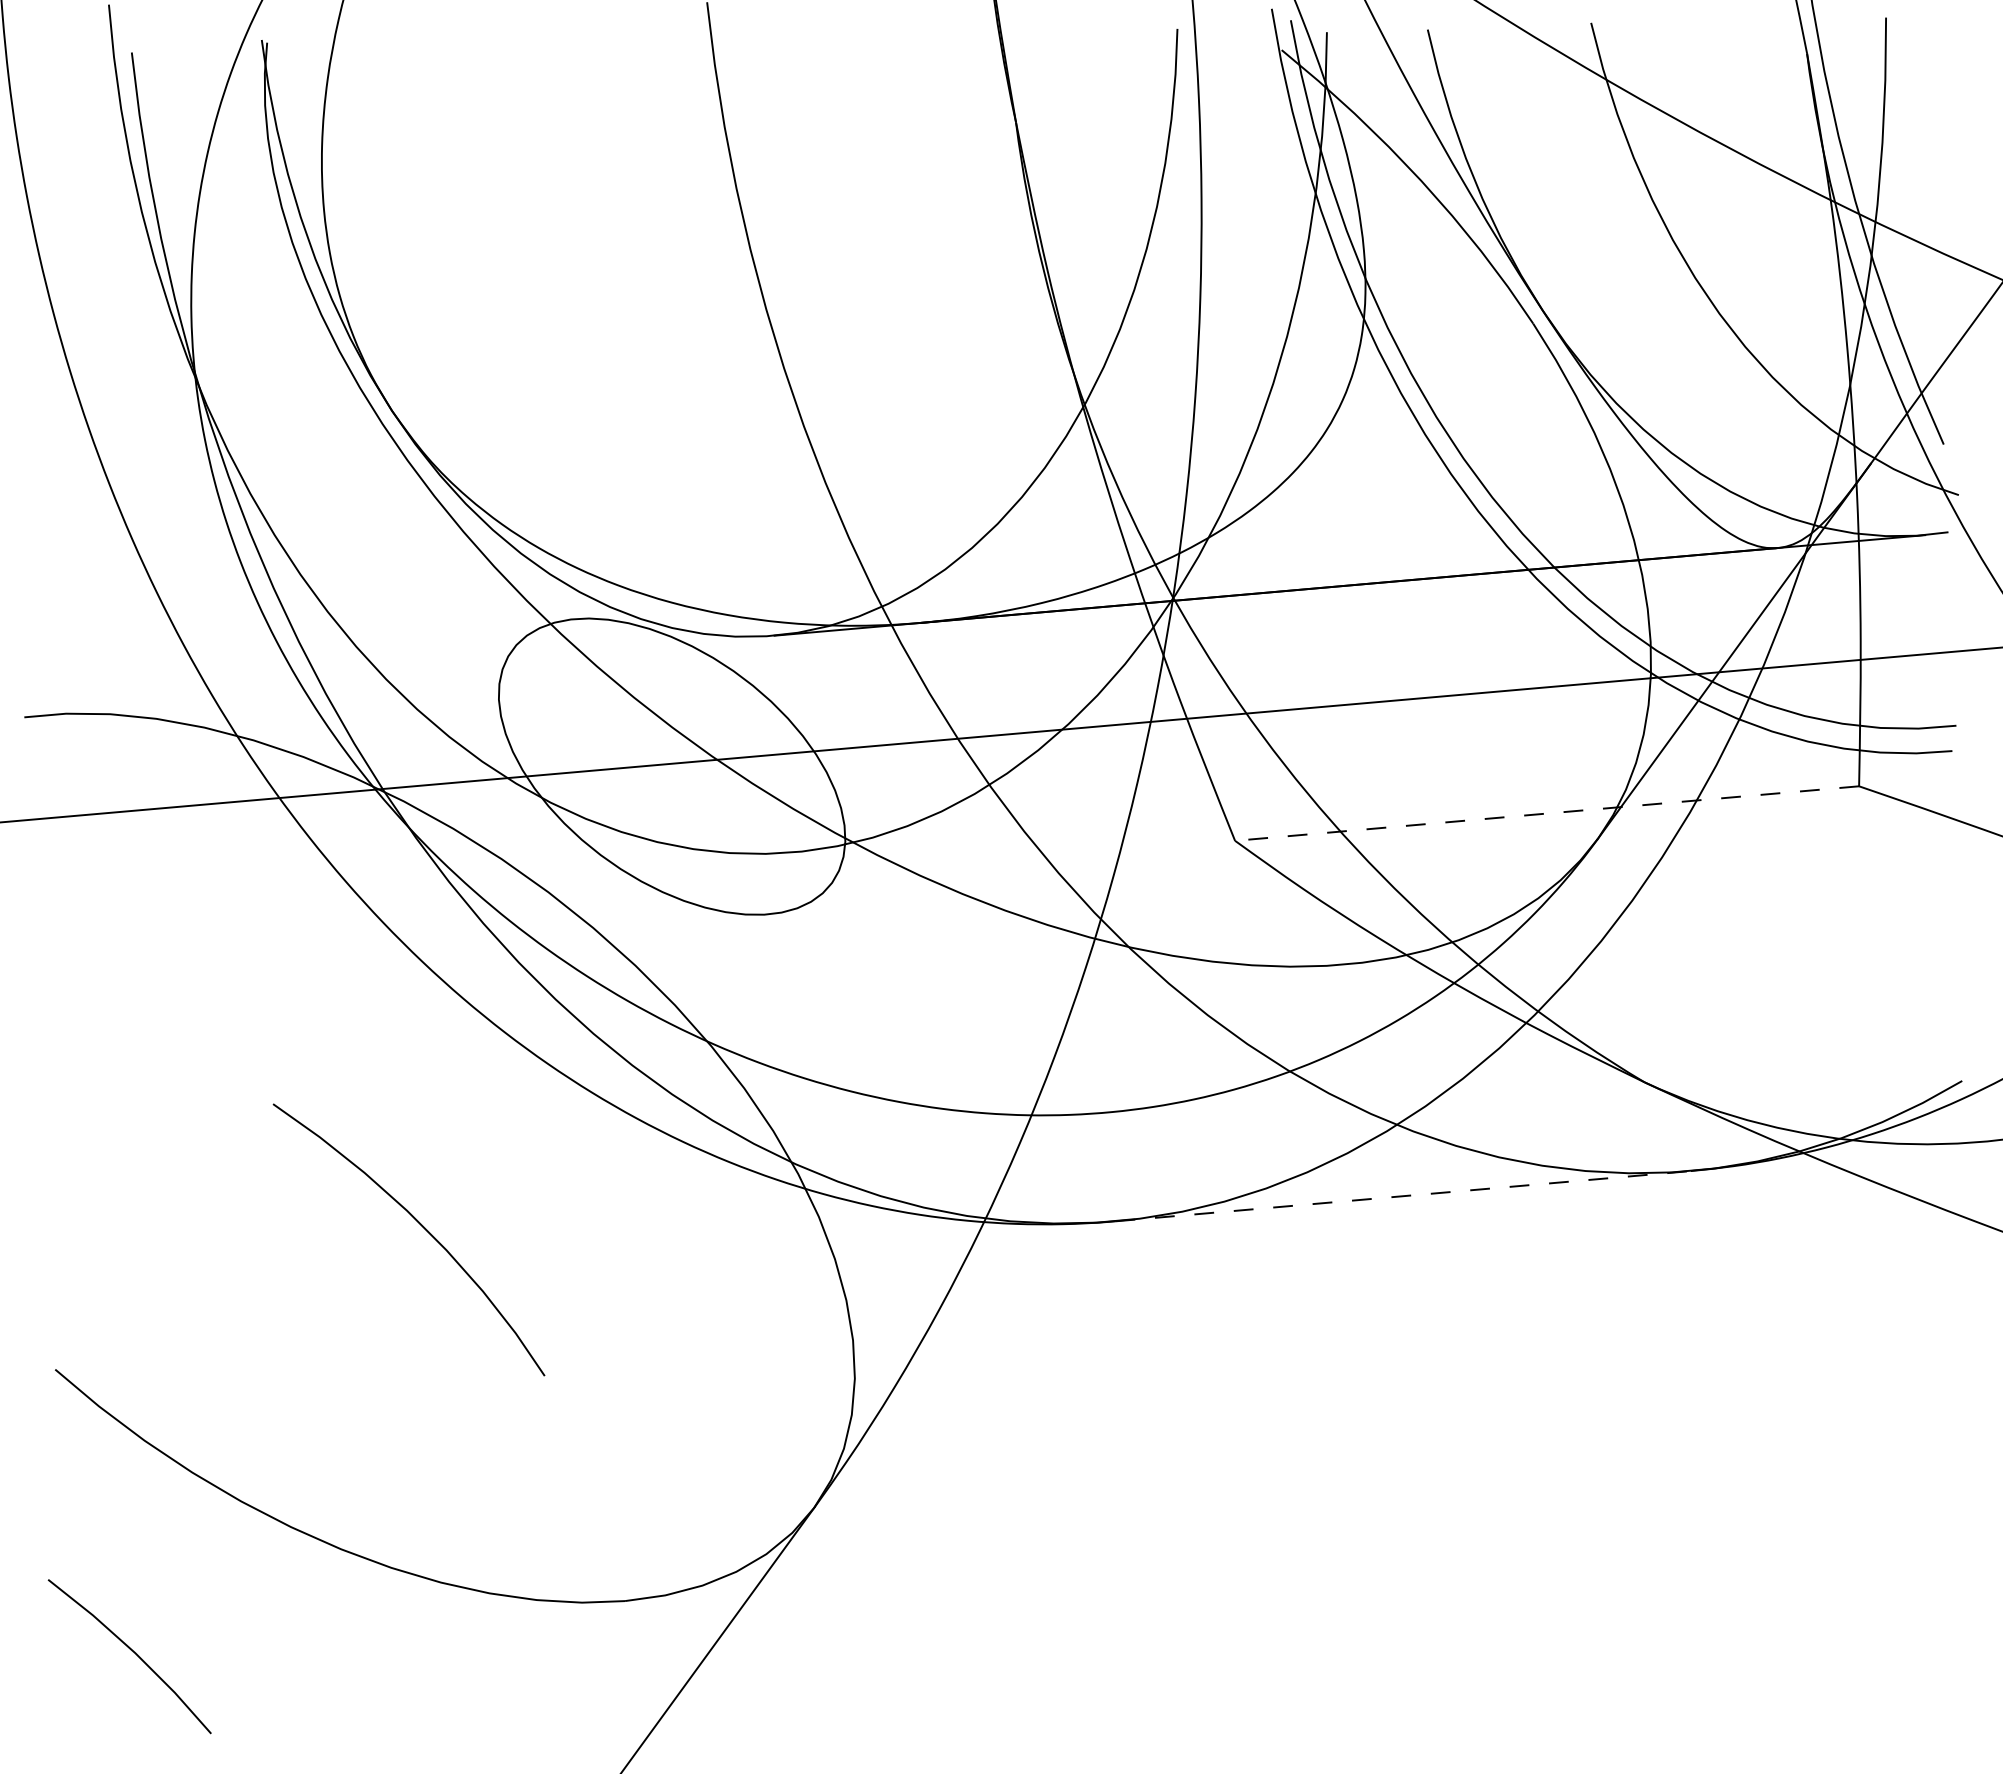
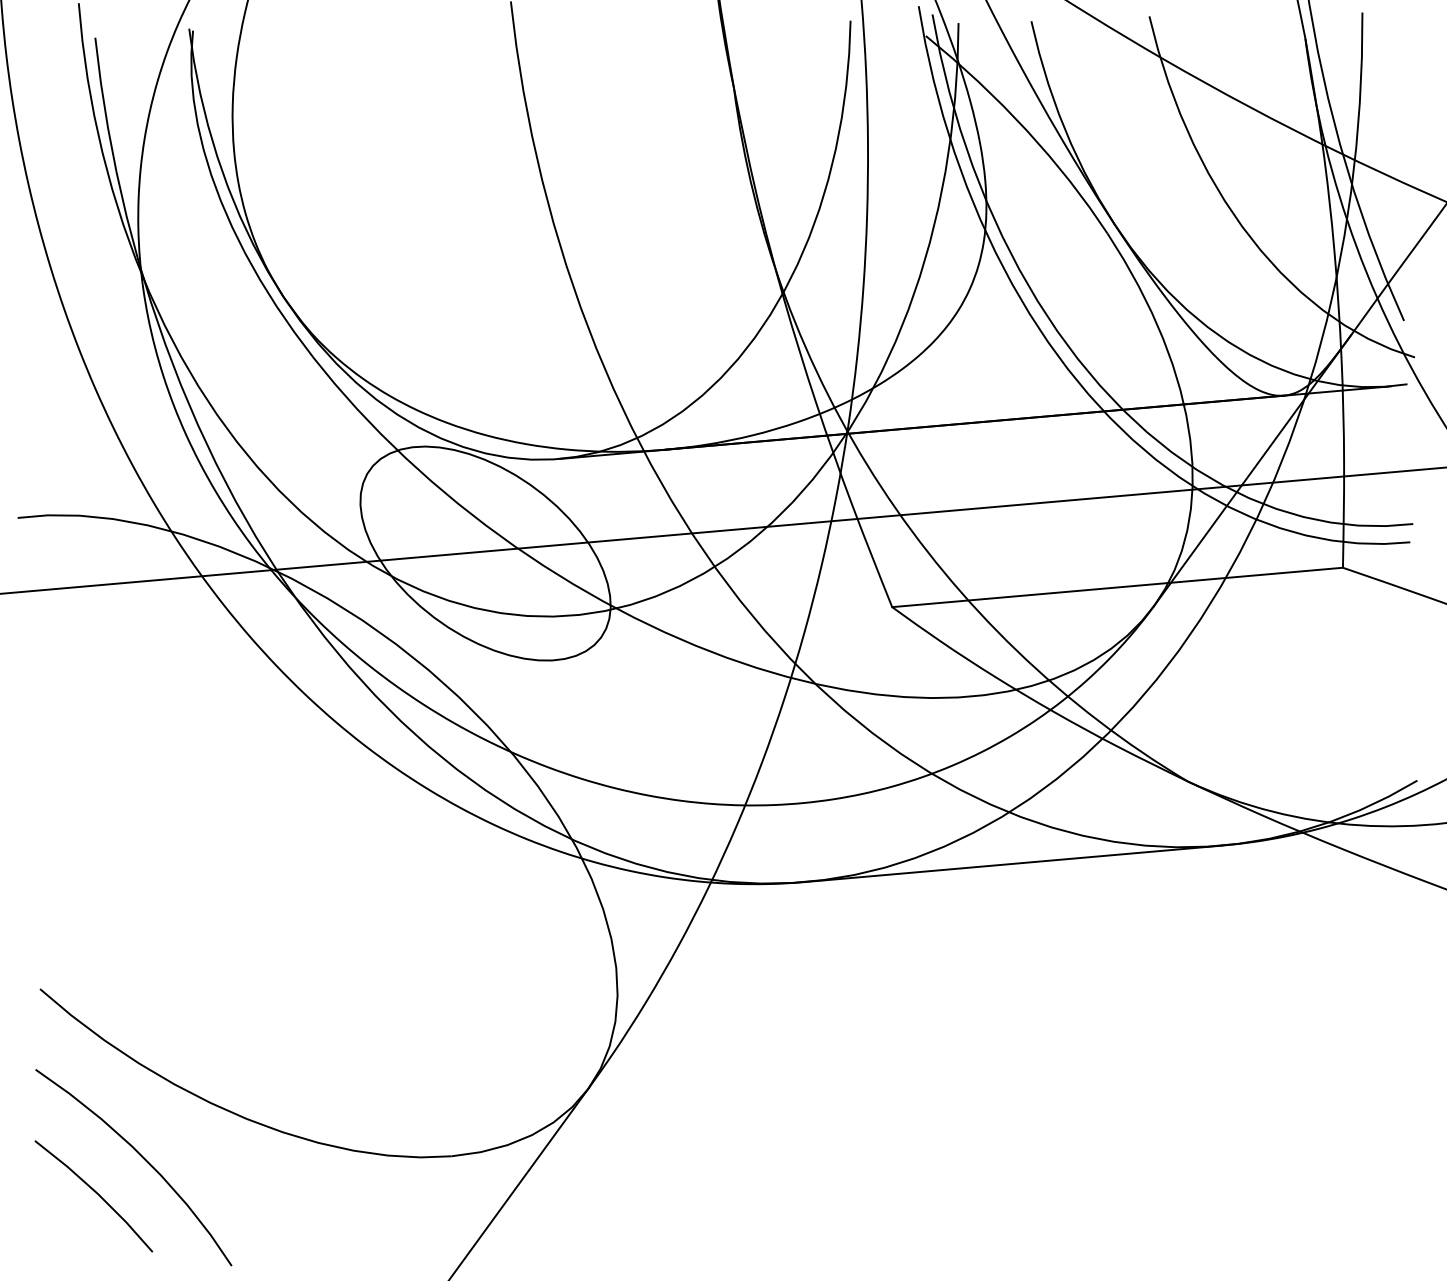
line: (1546, 813) -> (1117, 587), dashed -> solid
line: (1403, 1196) -> (1013, 864), dashed -> solid
curve: (421, 1226) -> (142, 1158), moved

